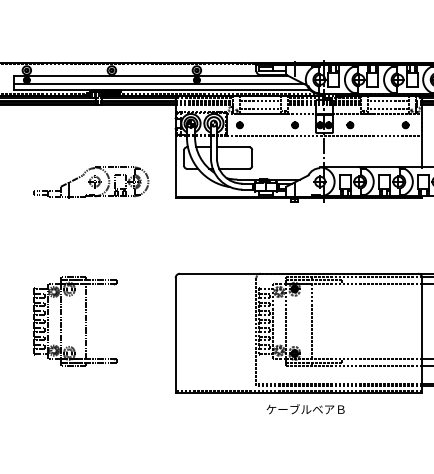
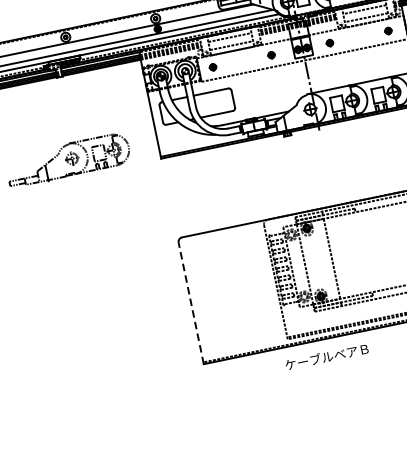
part: (85, 320) -> (92, 307), removed
line: (175, 334) -> (190, 302), solid -> dashed
text: (305, 409) -> (326, 357), moved

